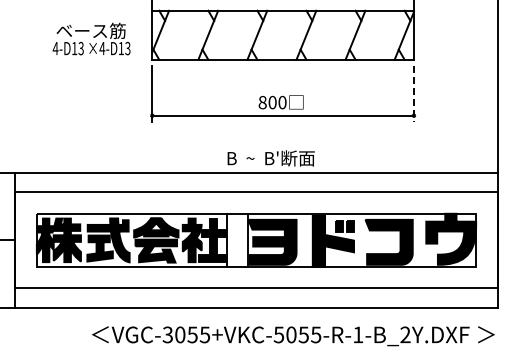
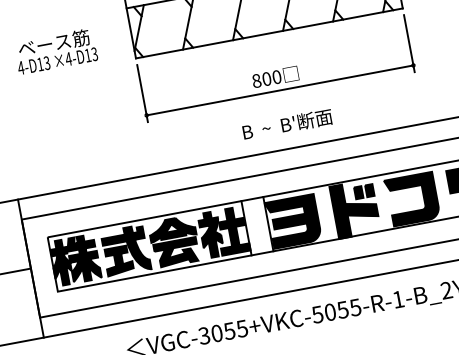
text: (91, 38) -> (55, 50), moved
line: (413, 94) -> (408, 43), dashed -> solid
text: (270, 158) -> (286, 124), moved

